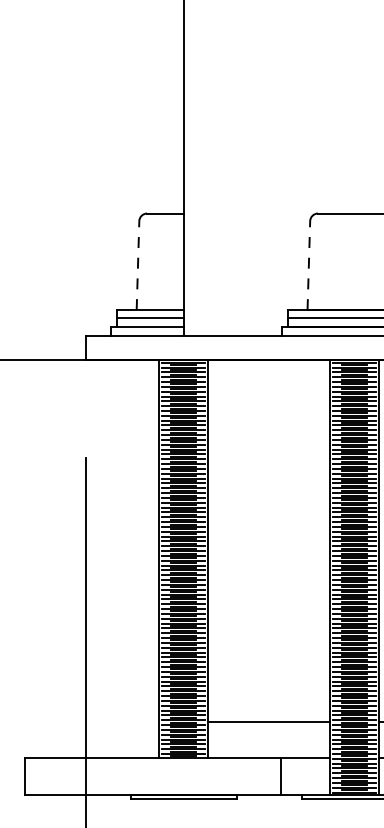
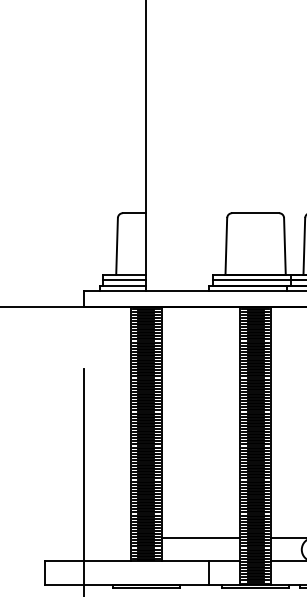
line: (138, 264) -> (117, 245), dashed -> solid
line: (309, 264) -> (226, 245), dashed -> solid

